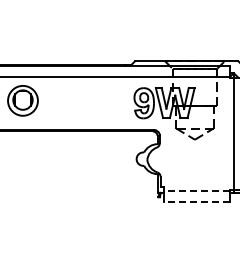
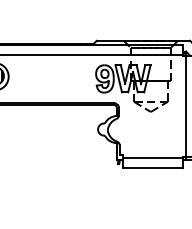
line: (196, 190) -> (152, 157), dashed -> solid
line: (196, 201) -> (152, 167), dashed -> solid

